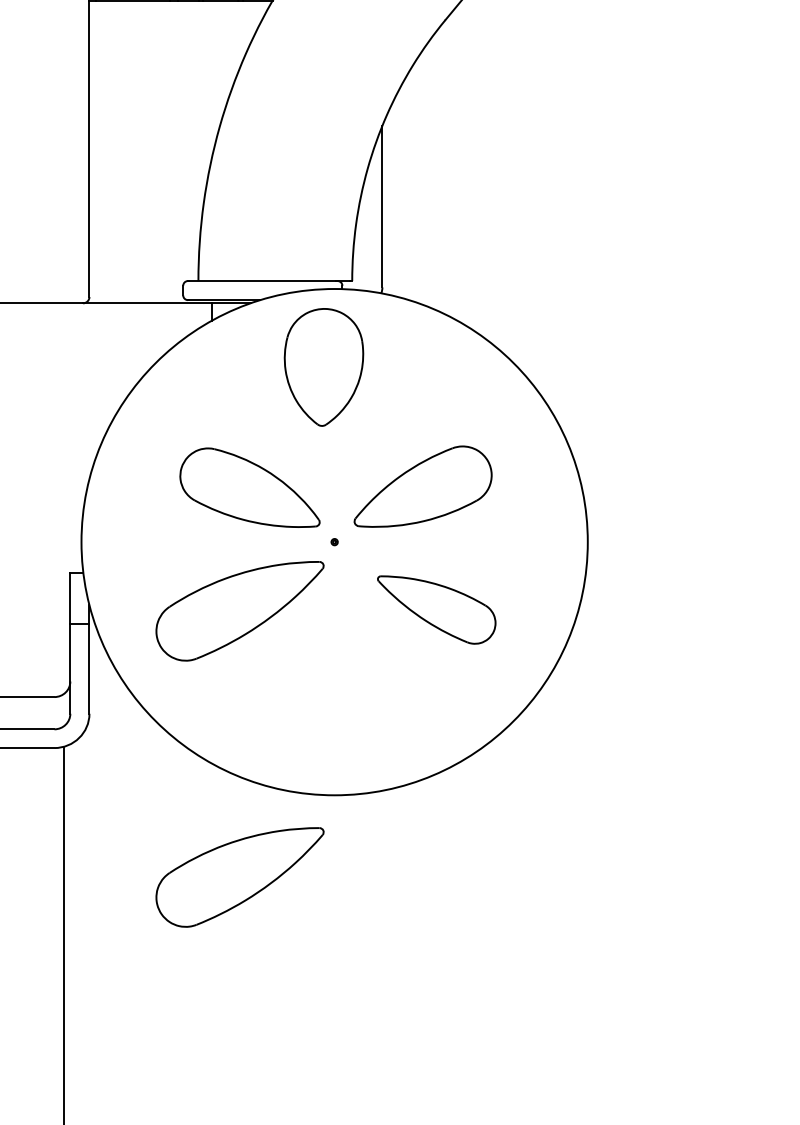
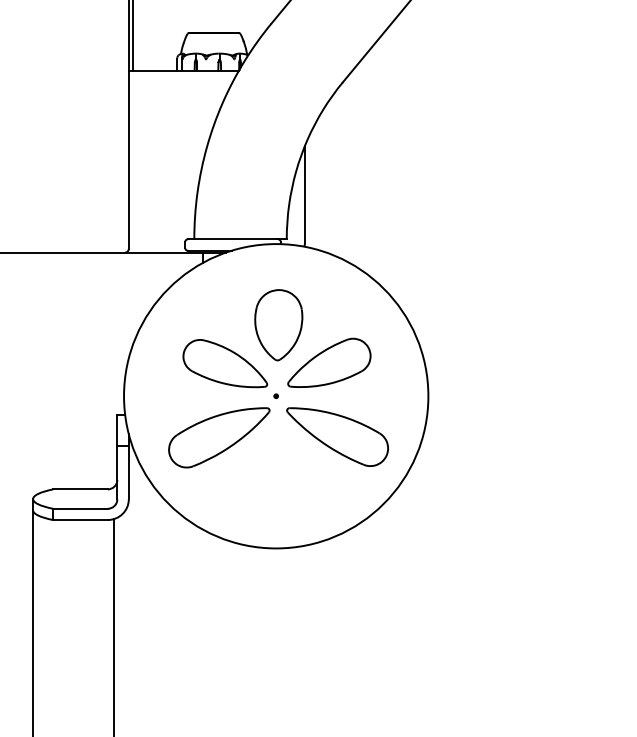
part: (323, 367) -> (278, 325), moved
part: (436, 609) -> (337, 436), size x1.43
part: (240, 876) -> (219, 597), removed

